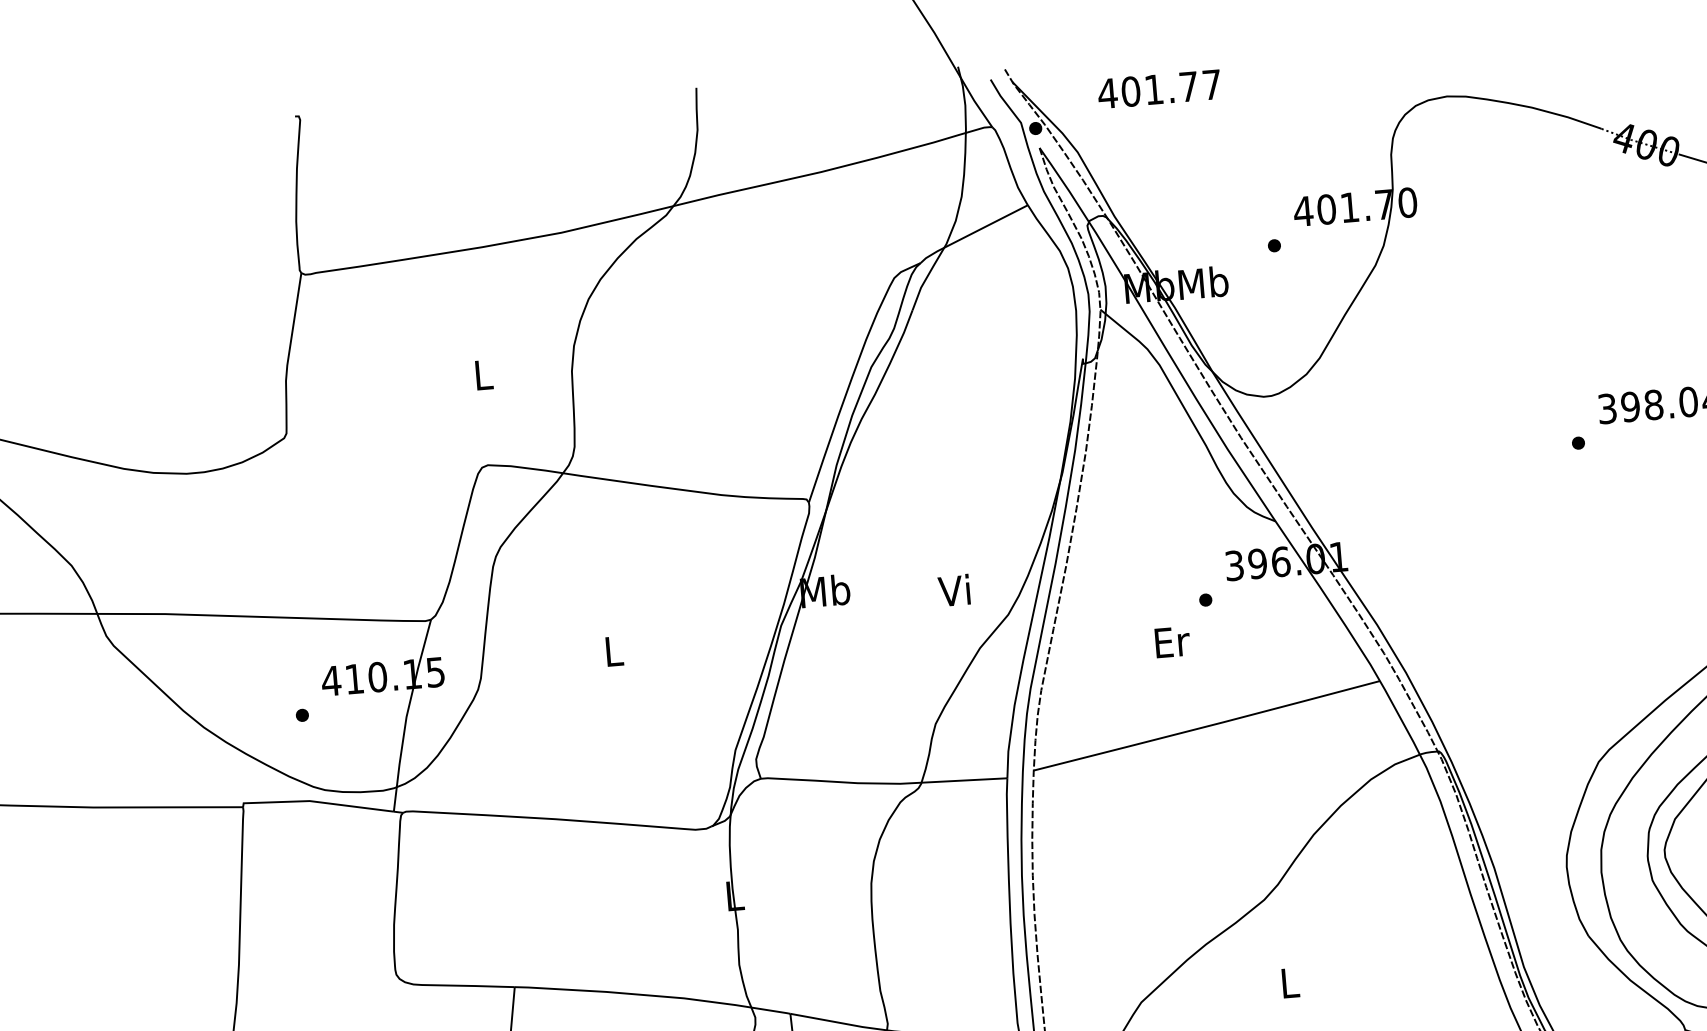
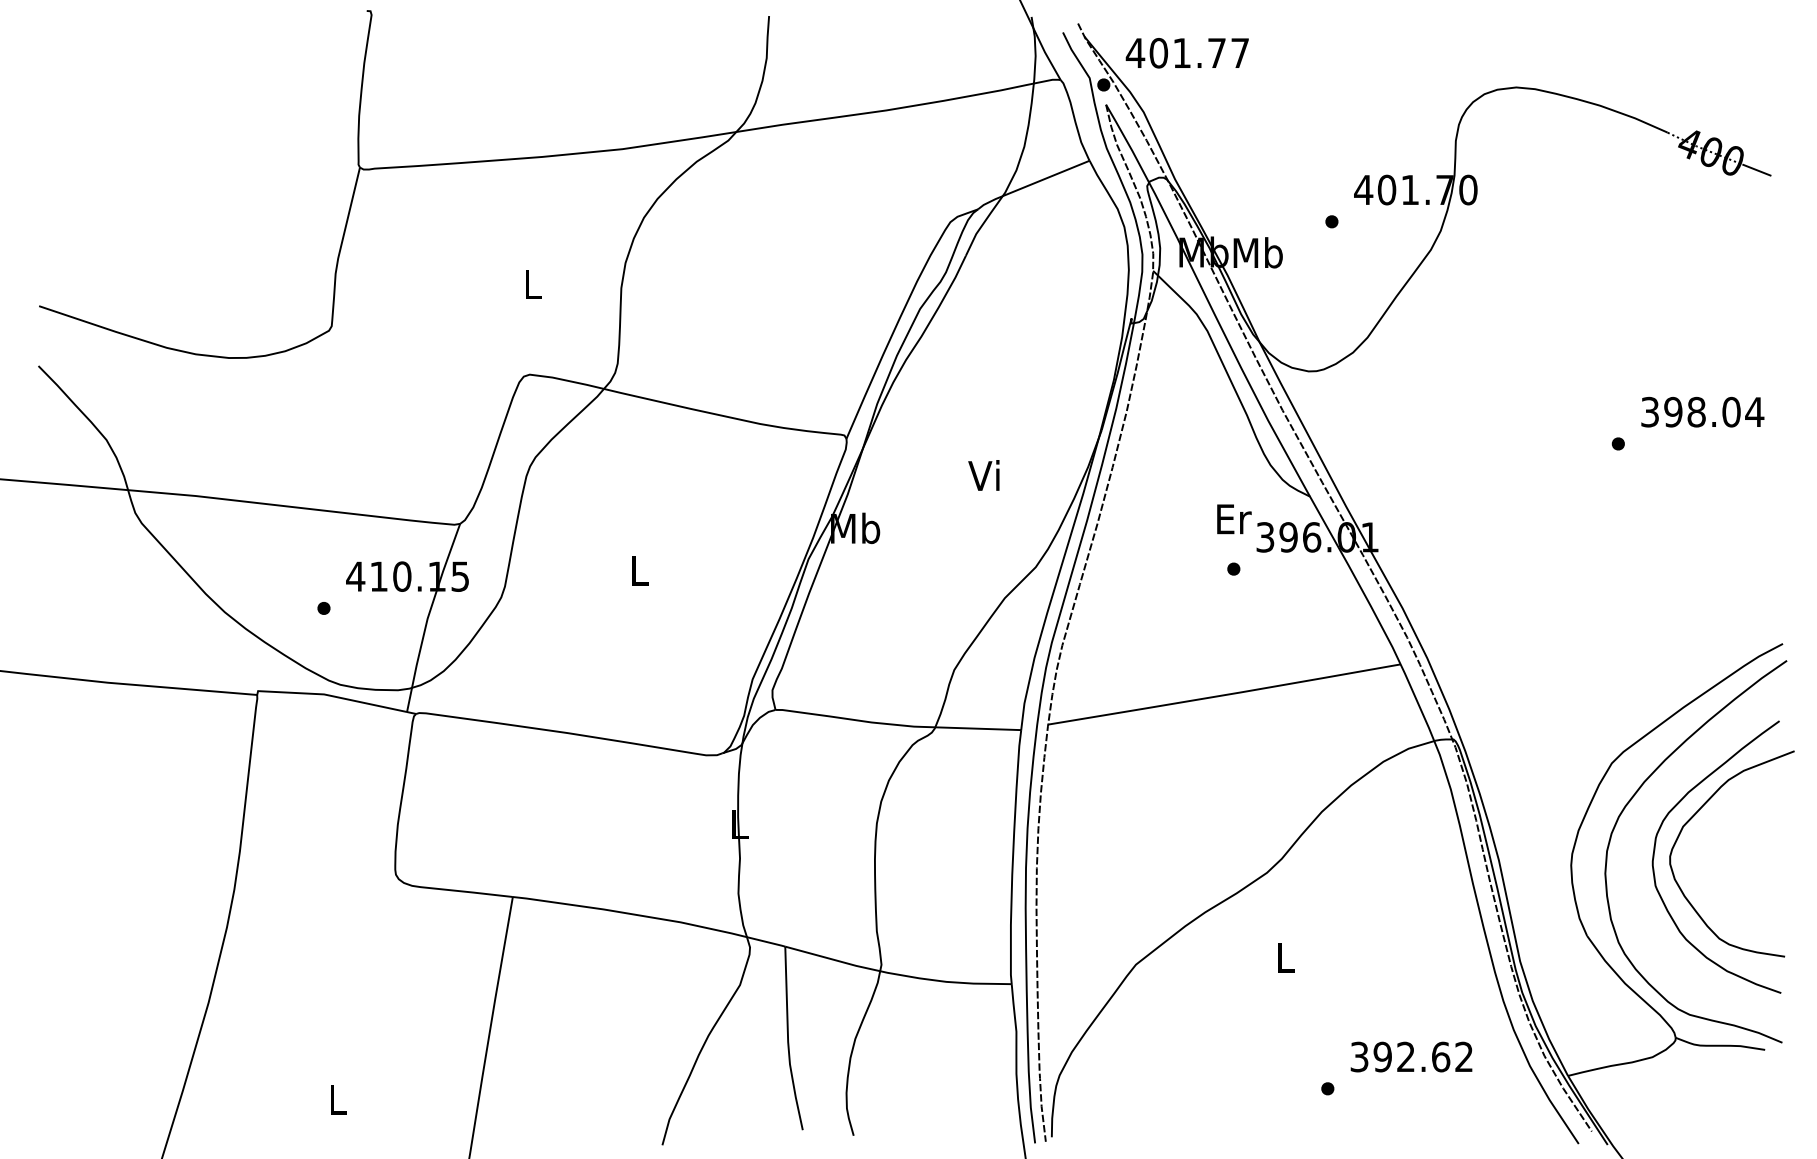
text: (1158, 89) -> (1186, 53), moved
text: (953, 590) -> (983, 475), moved
text: (1172, 642) -> (1234, 519), moved

